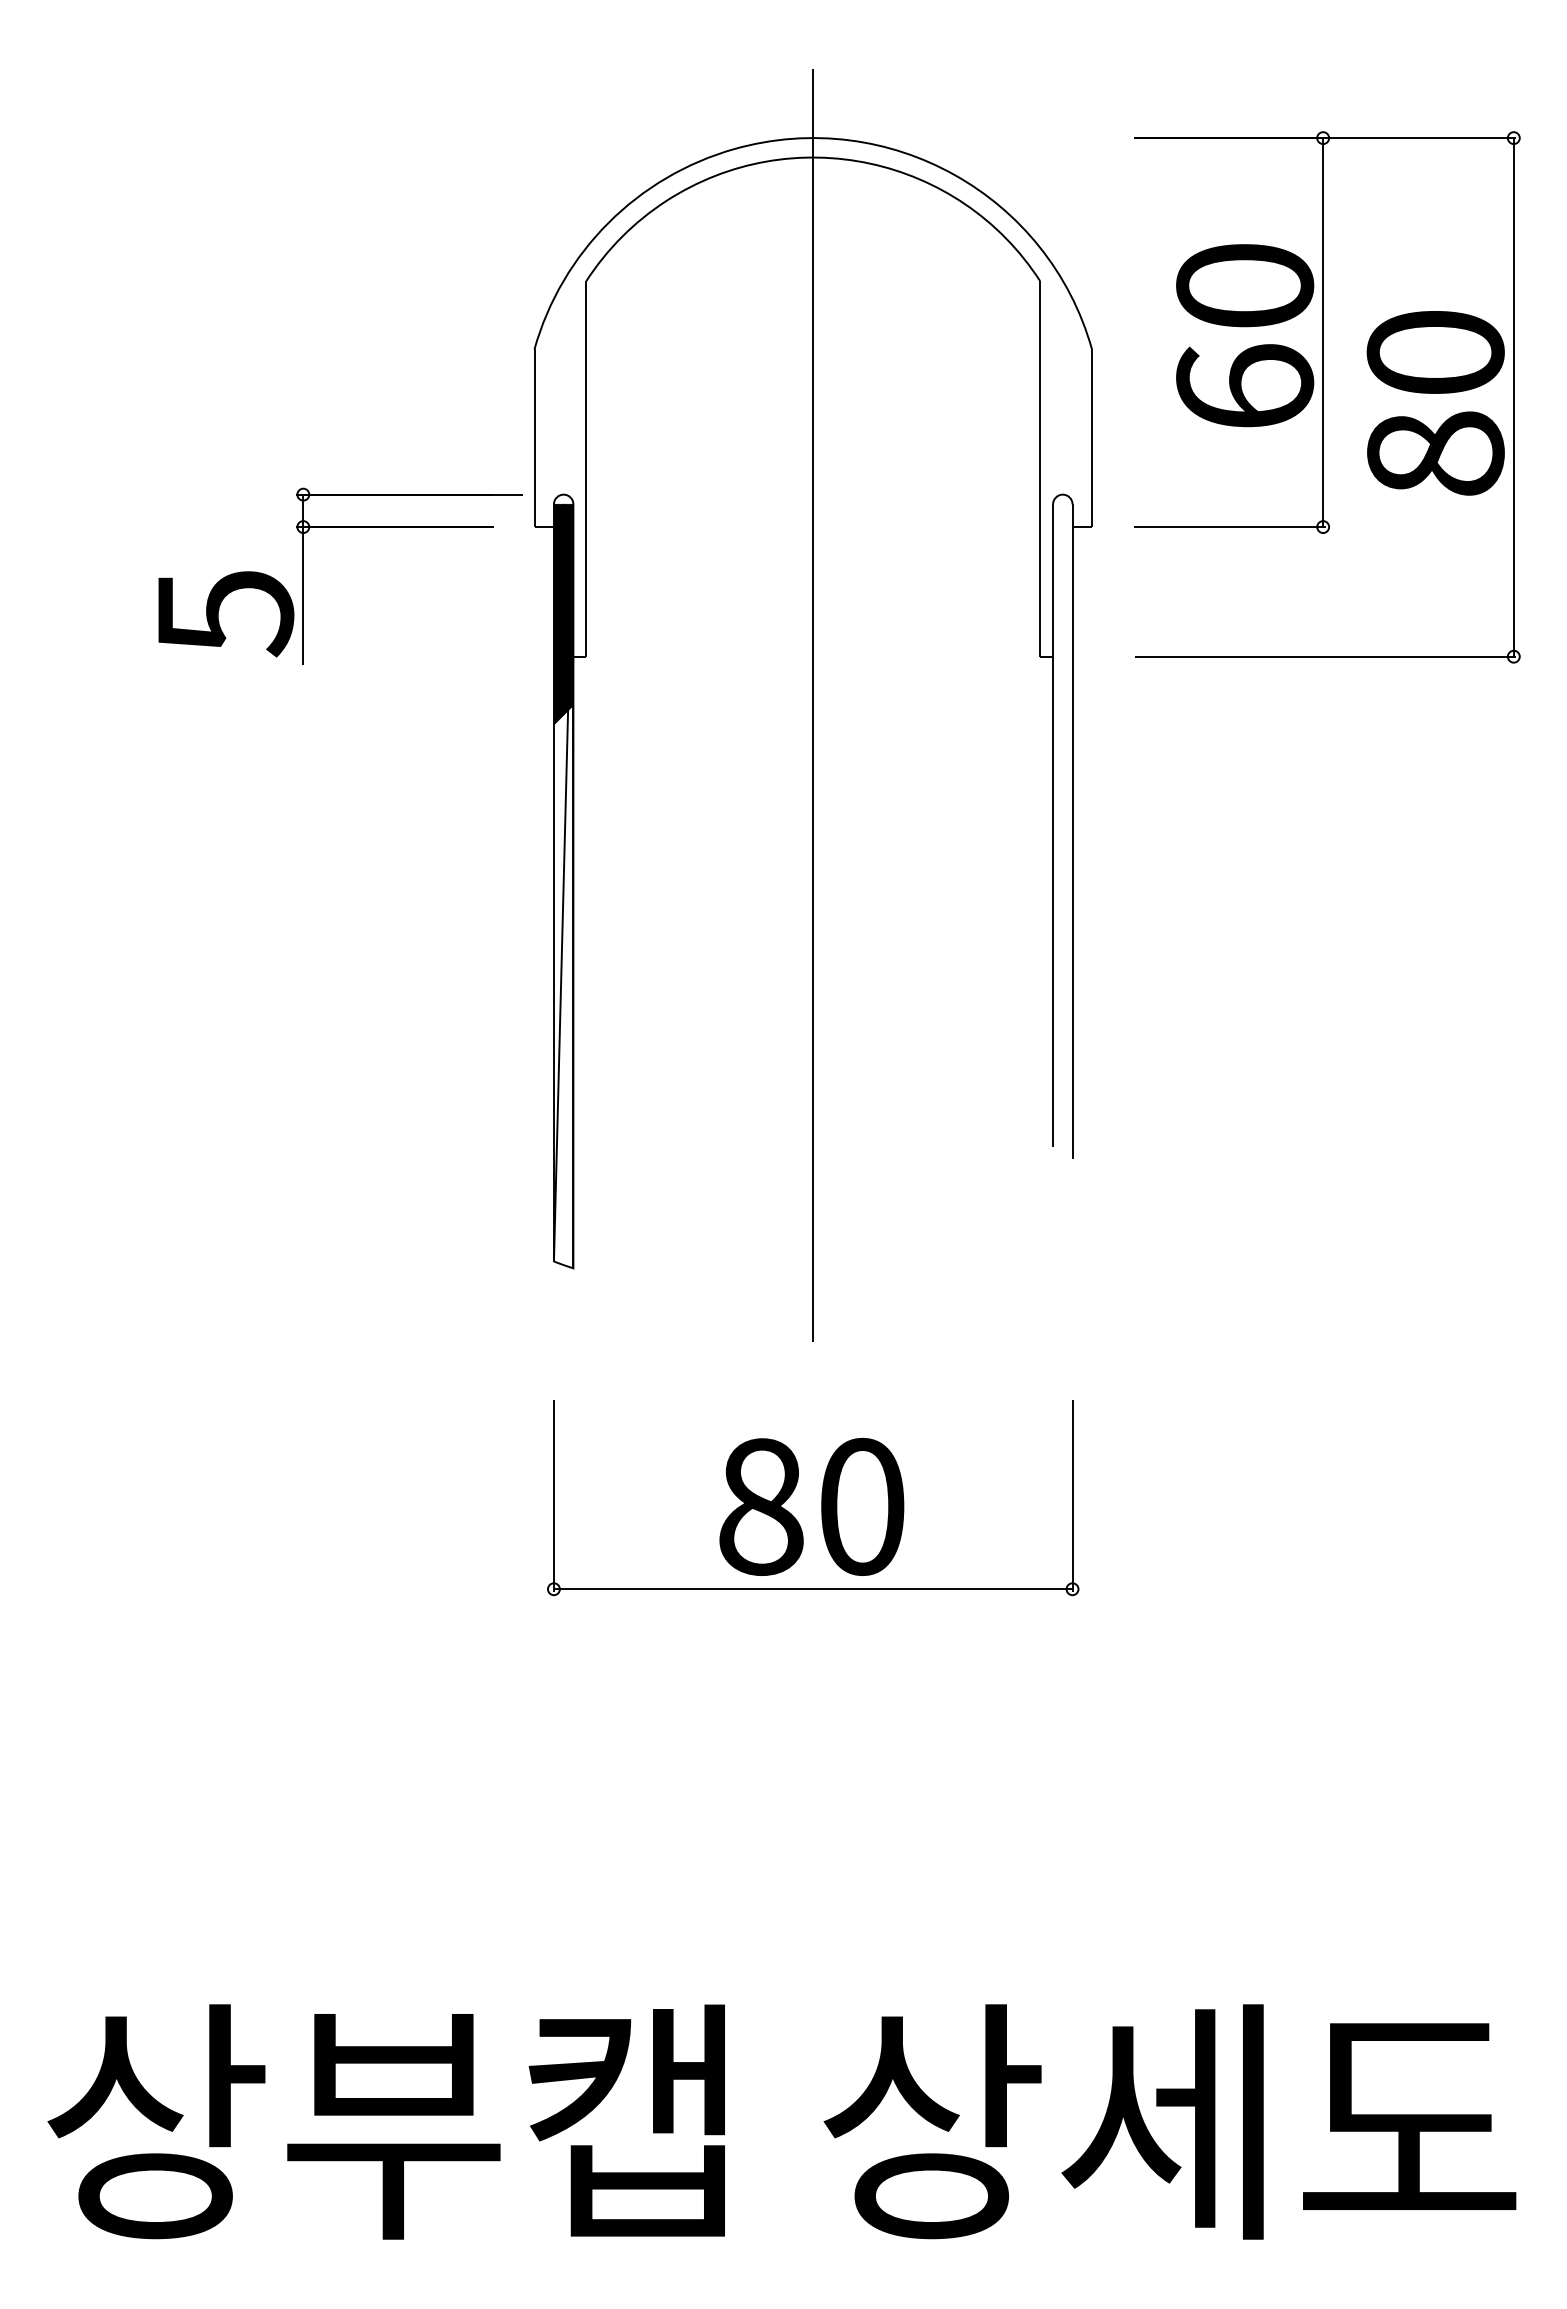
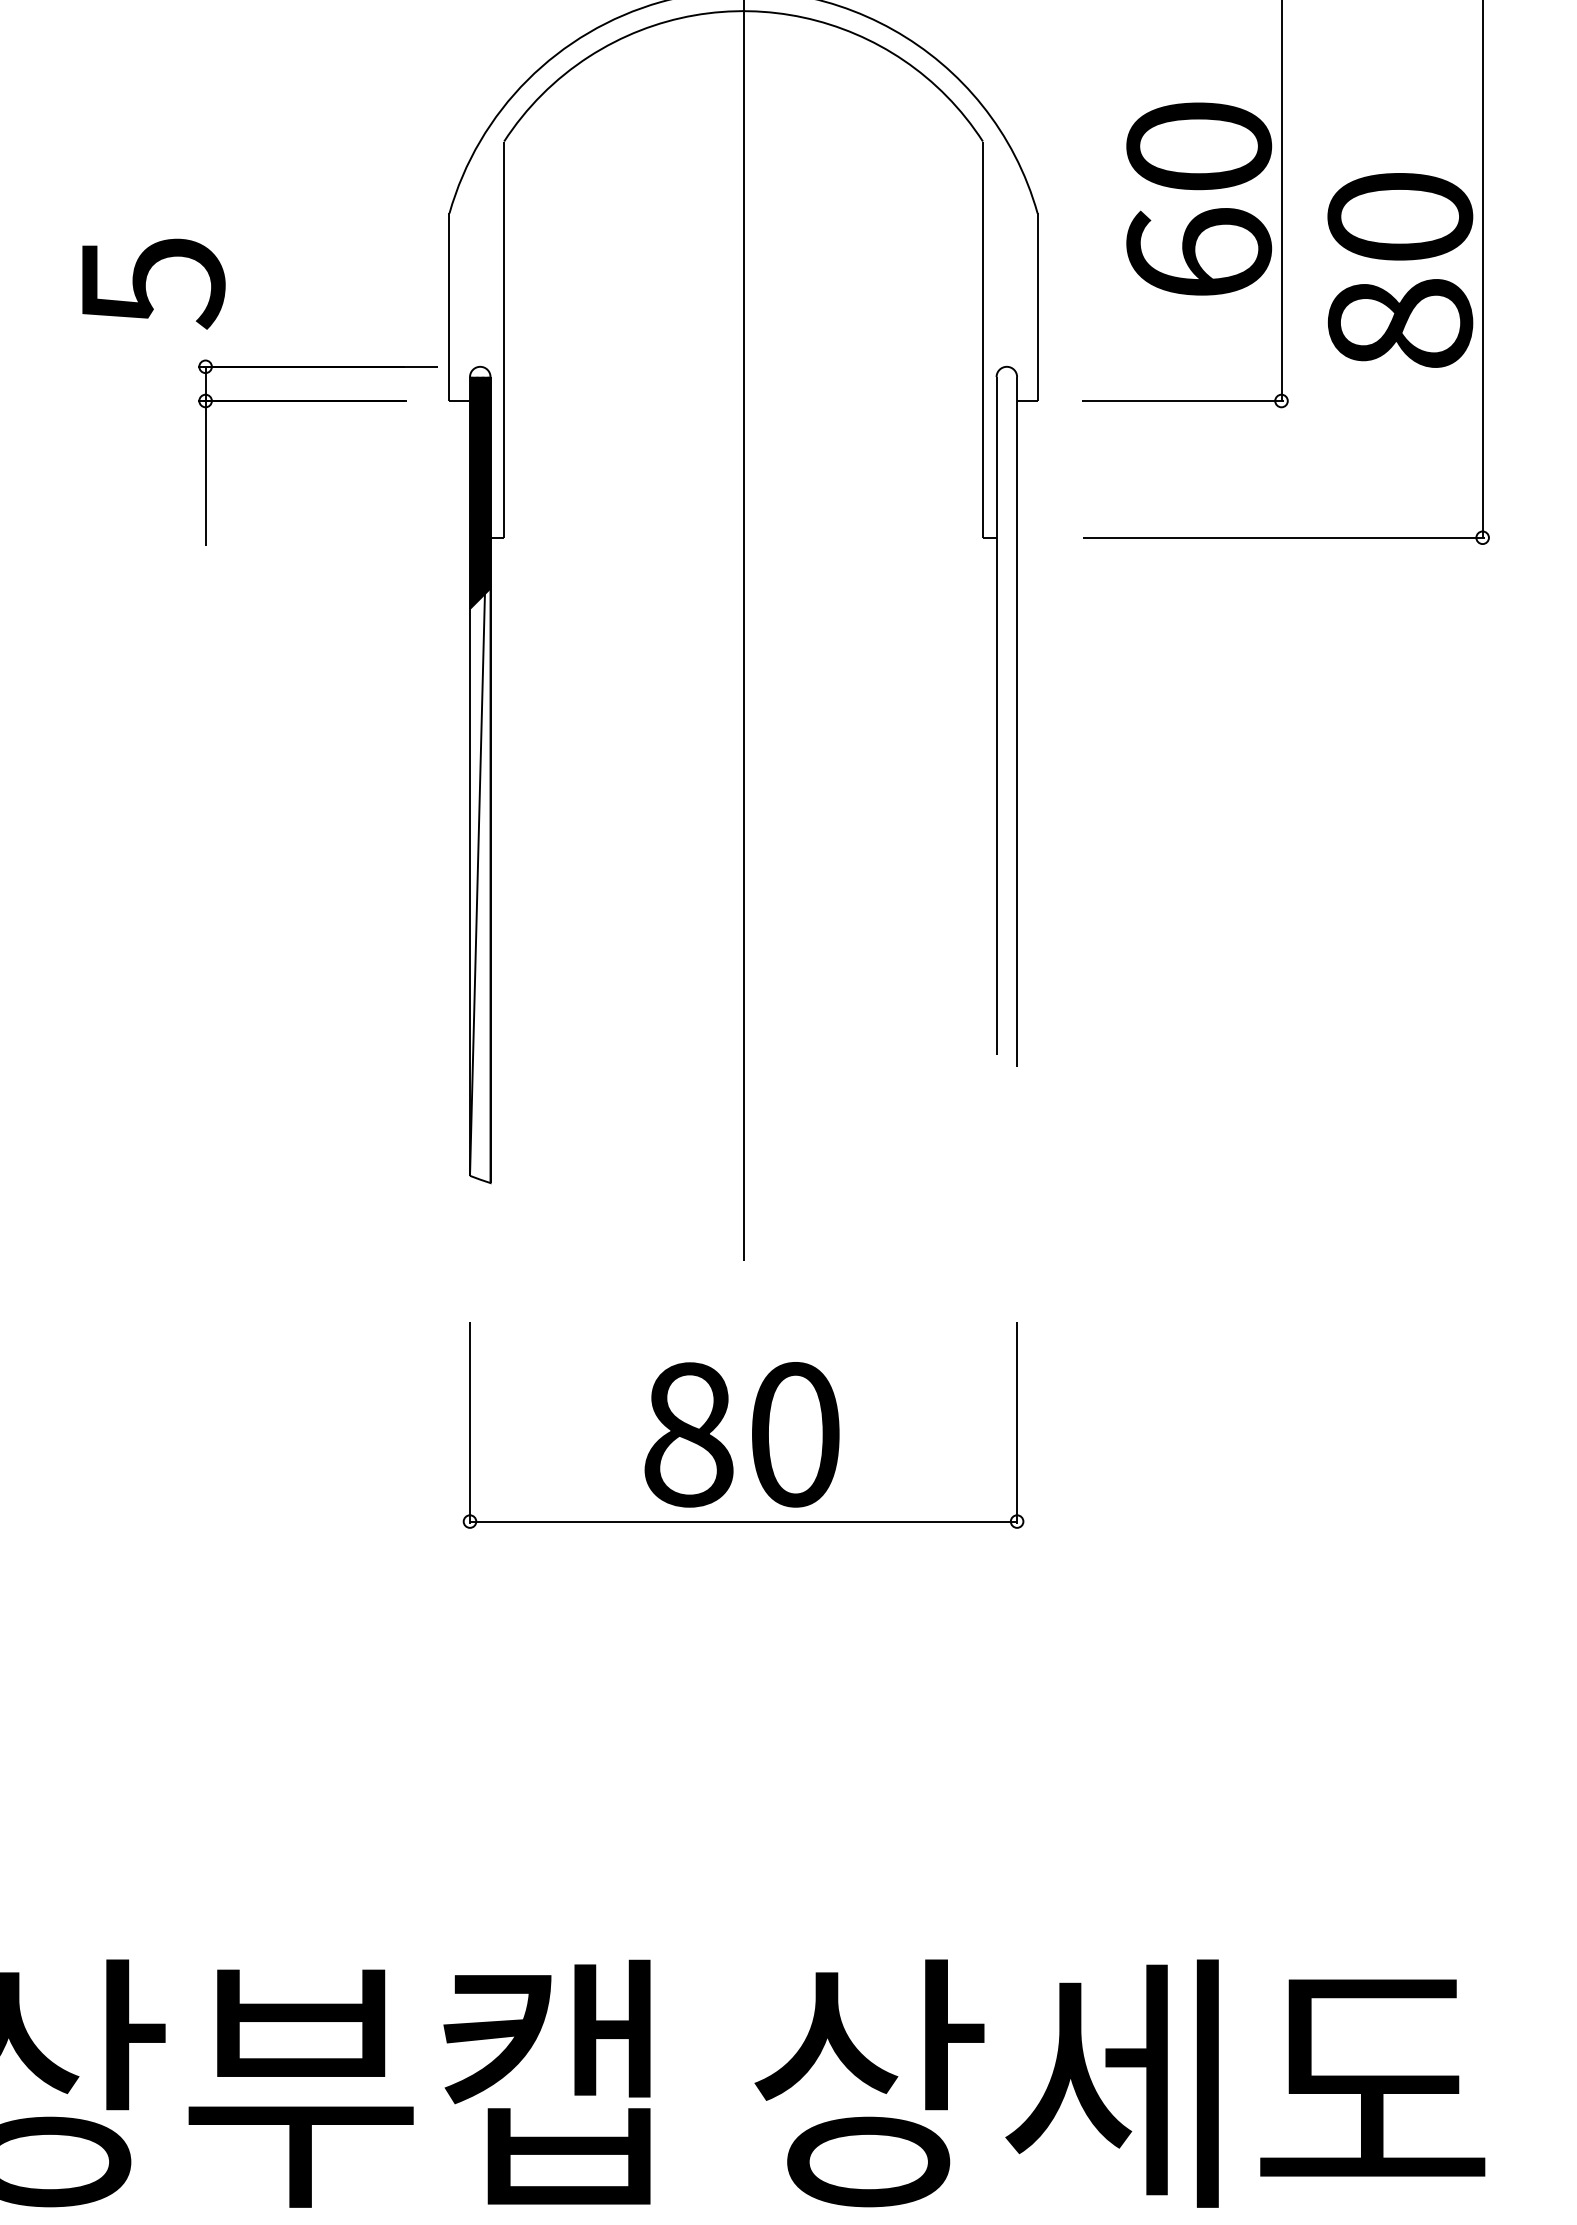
text: (226, 614) -> (154, 284), moved

